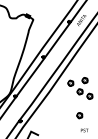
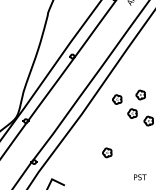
part: (79, 115) -> (106, 152), moved

